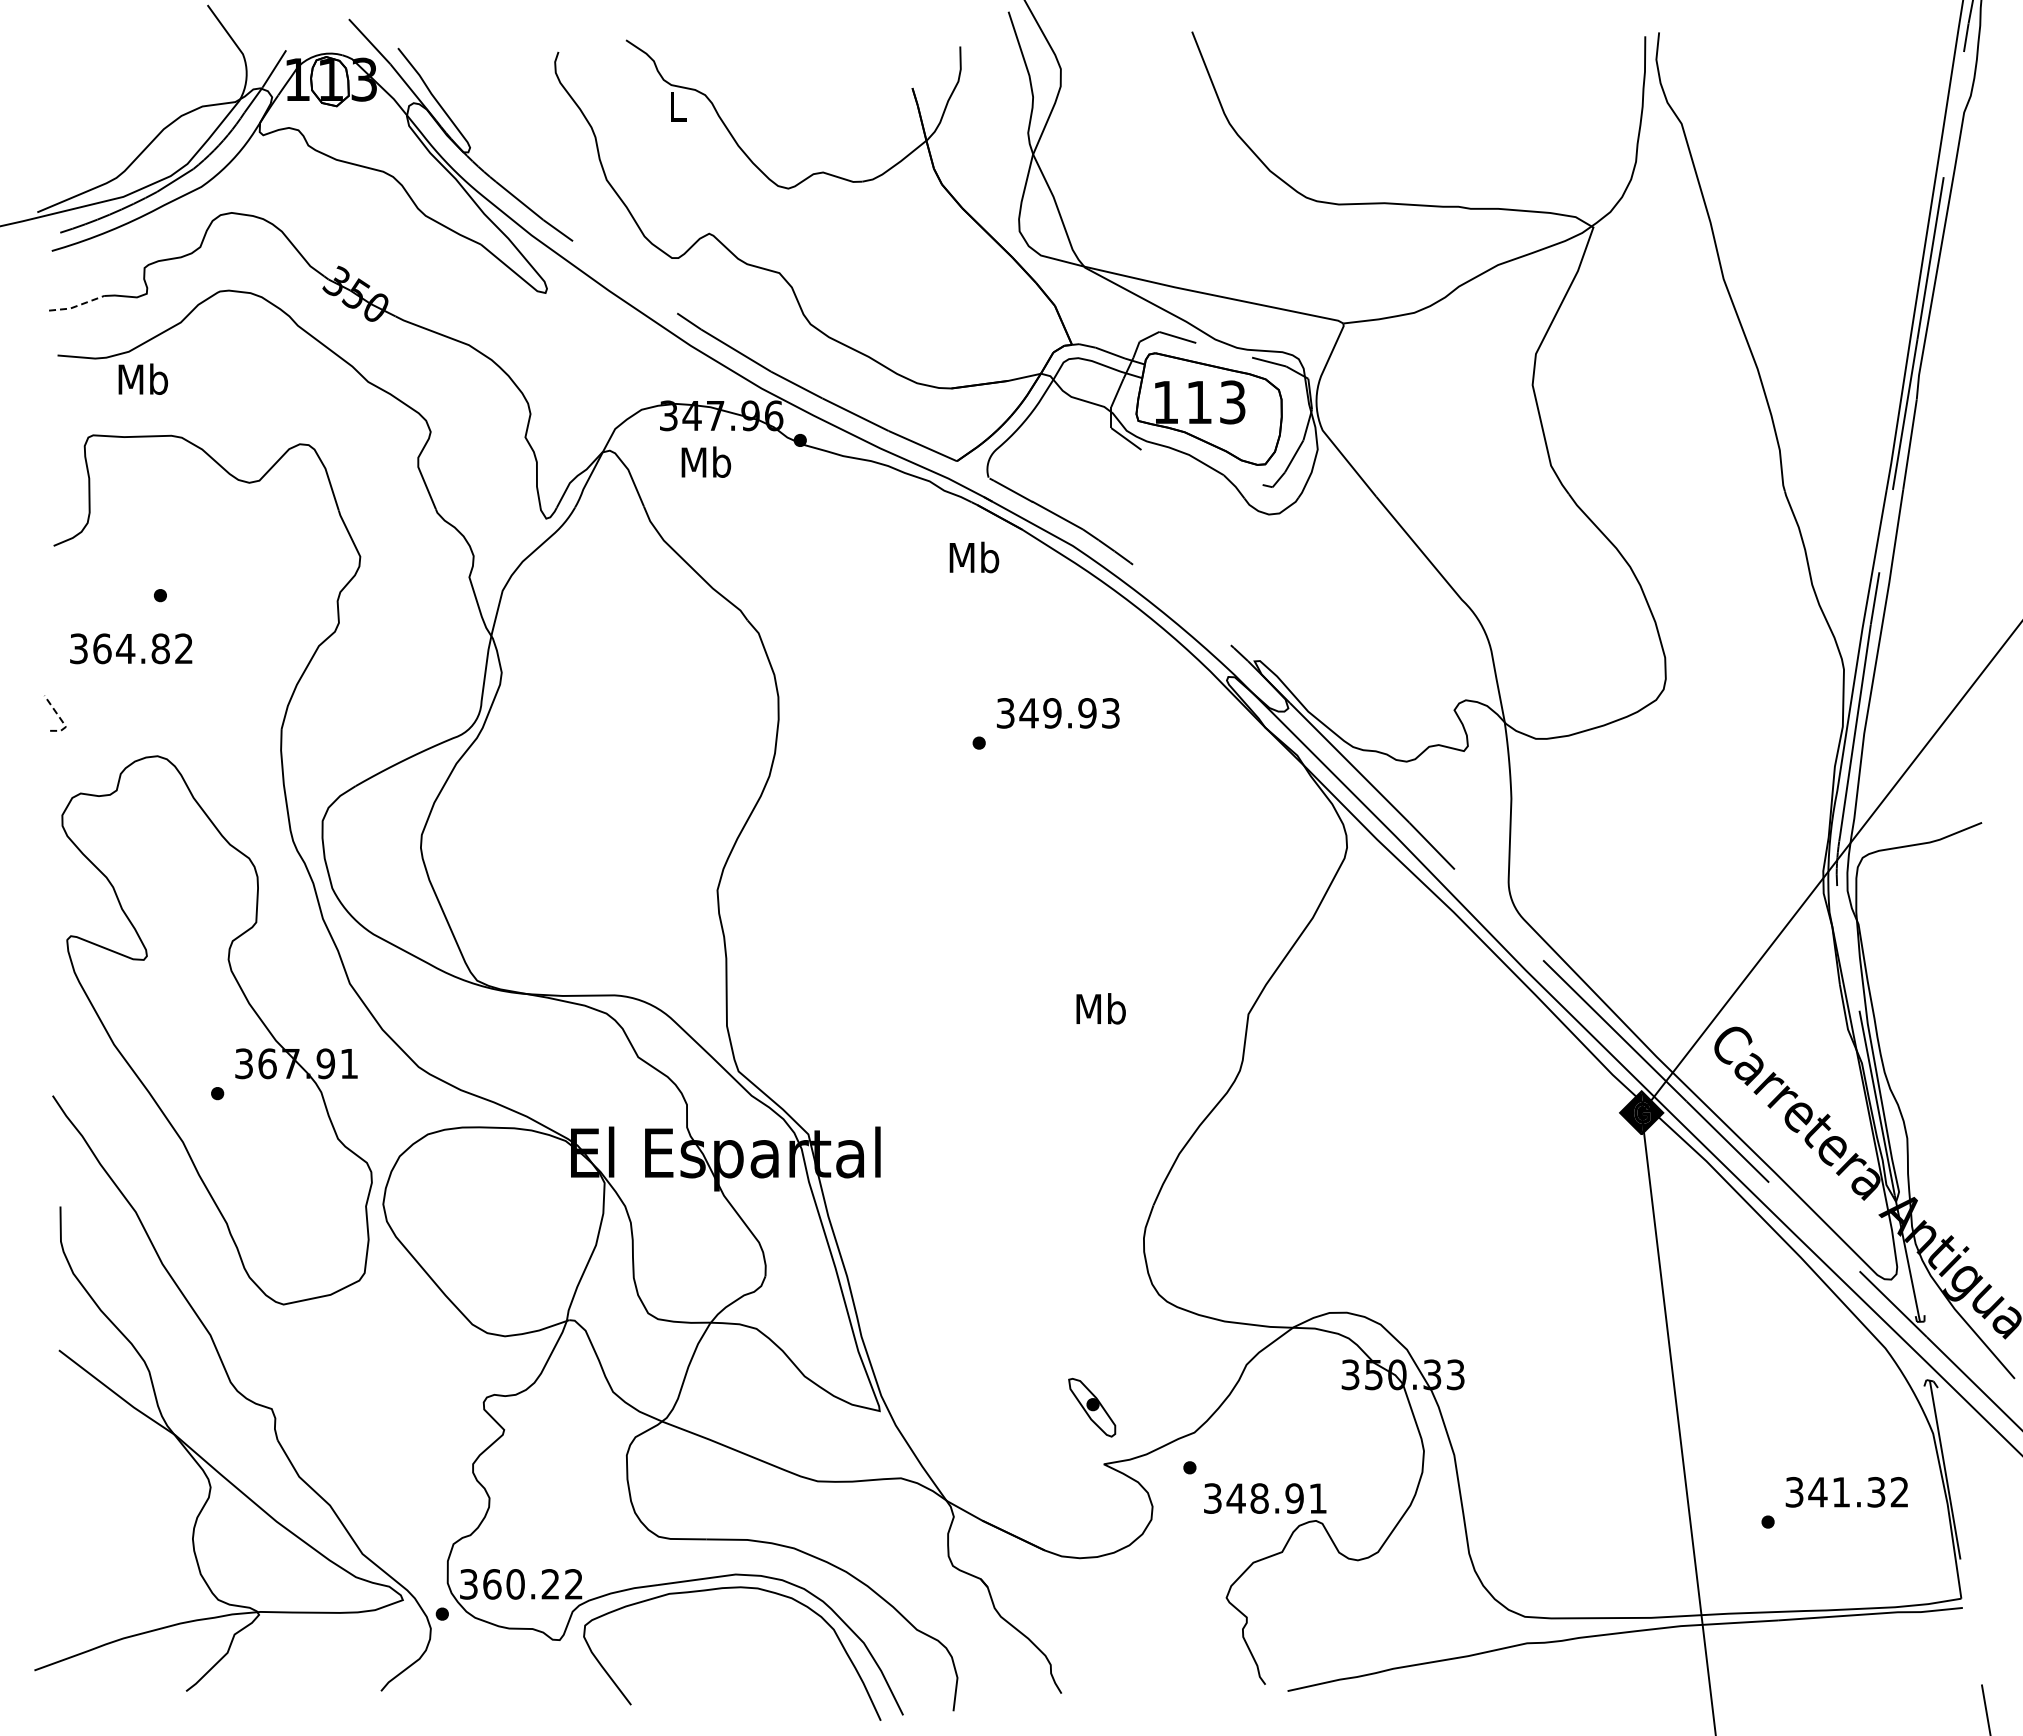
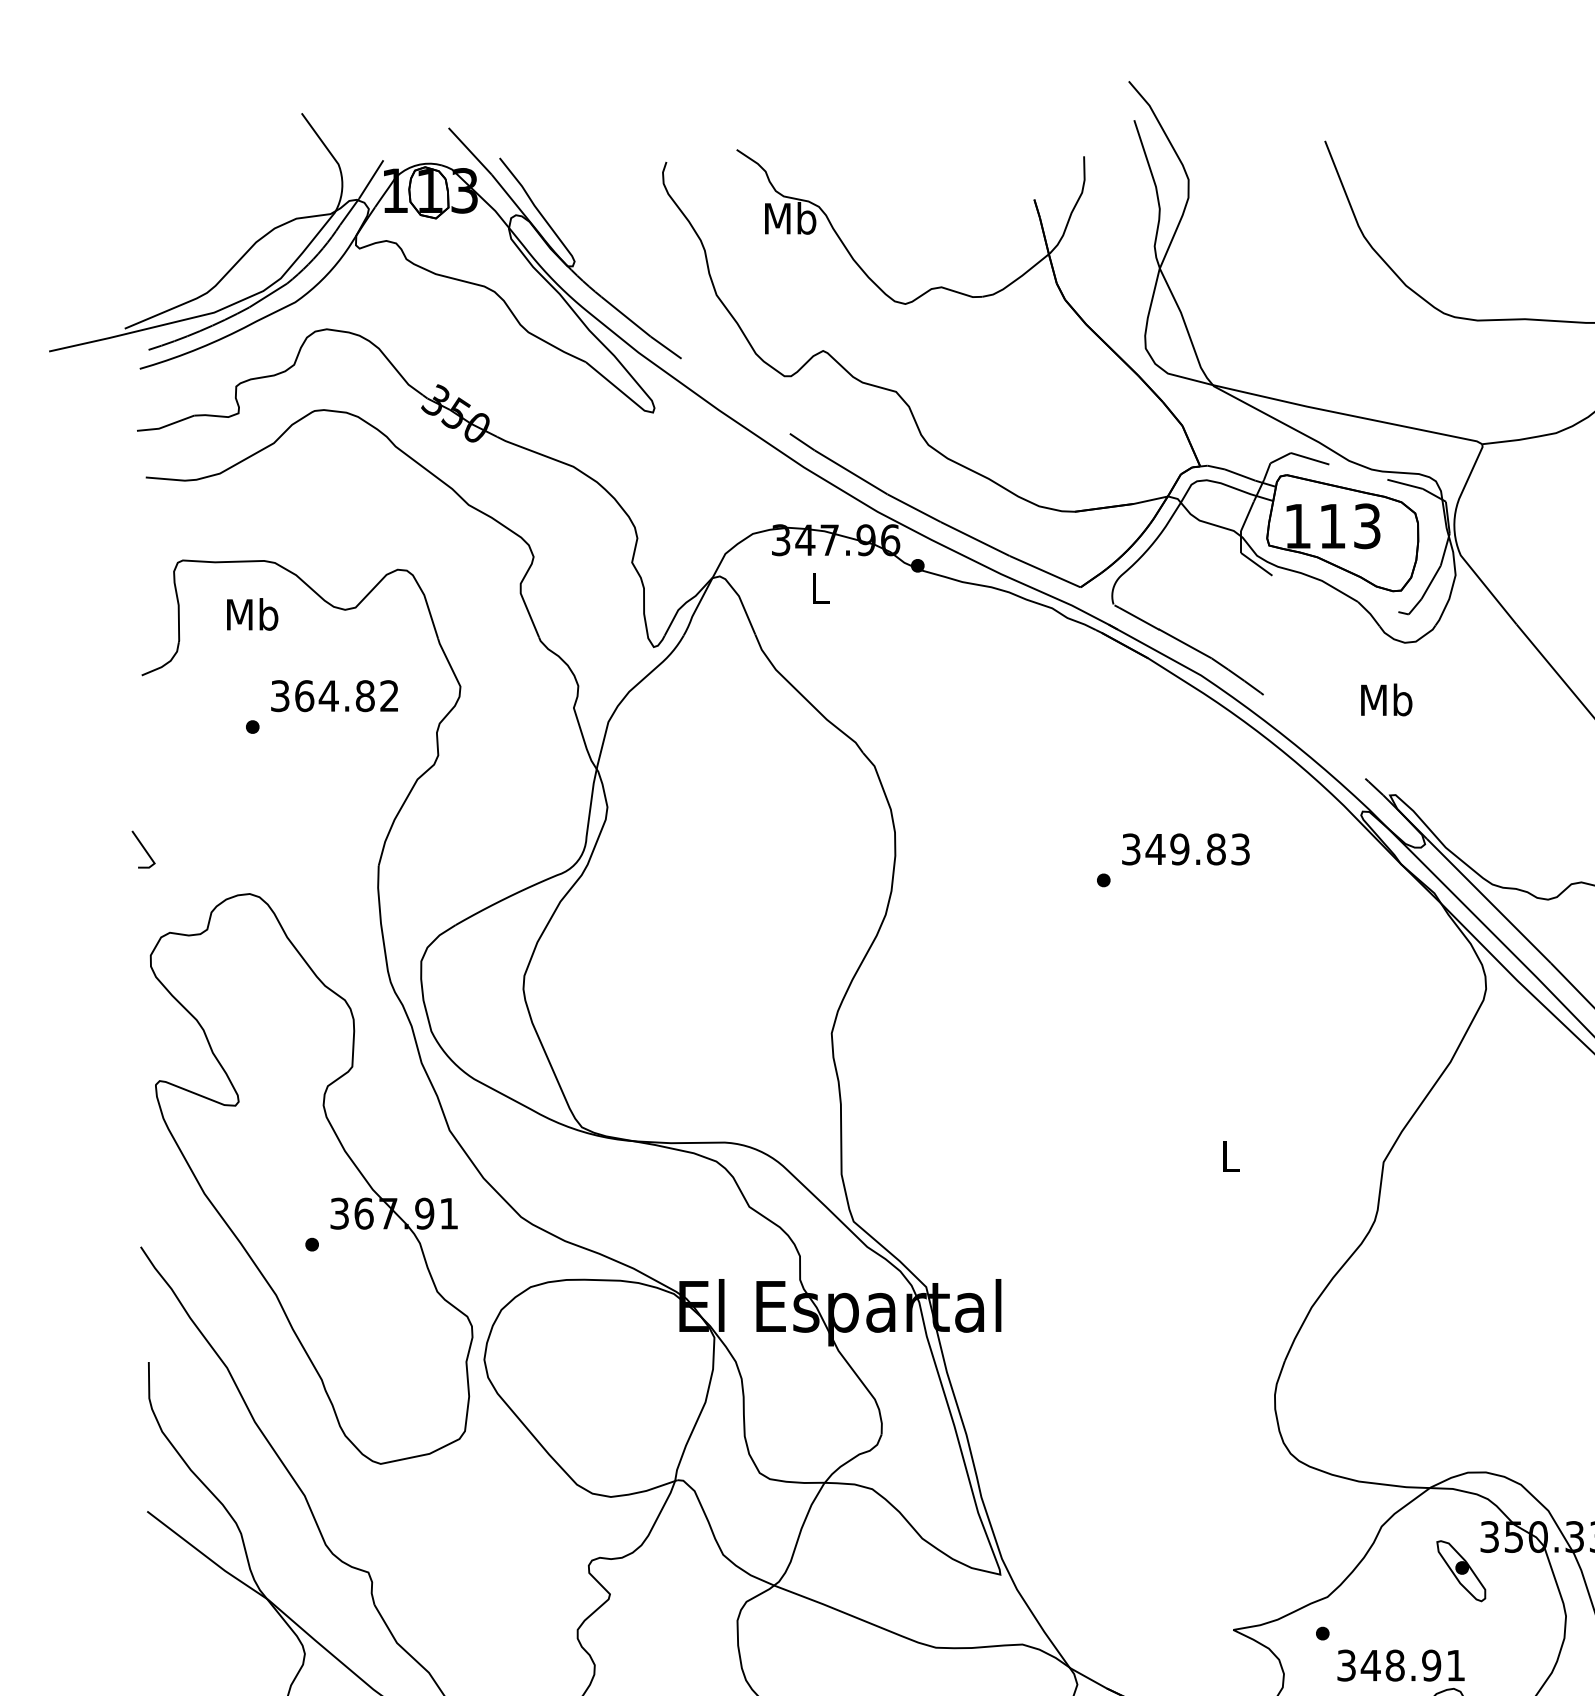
text: (677, 105) -> (790, 217), L -> Mb
line: (76, 306) -> (165, 426), dashed -> solid
text: (143, 378) -> (252, 613), moved
text: (706, 461) -> (820, 587), Mb -> L
text: (974, 557) -> (1386, 699), moved
text: (131, 648) -> (334, 695), moved
text: (1087, 713) -> (1216, 849), 349.93 -> 349.83
line: (60, 719) -> (148, 855), dashed -> solid
text: (1100, 1008) -> (1229, 1156), Mb -> L
part: (1092, 1407) -> (1461, 1570), moved

